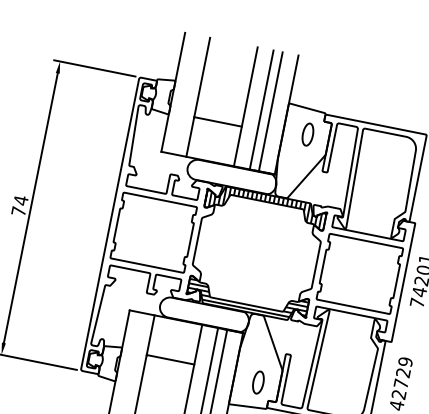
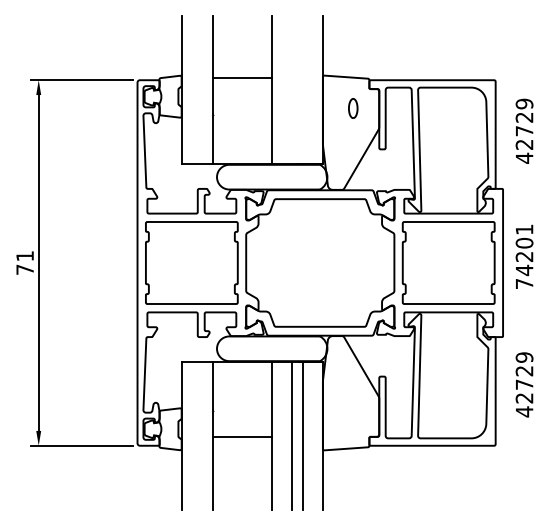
line: (261, 110) -> (291, 90), removed
line: (270, 112) -> (303, 90), removed
line: (218, 121) -> (242, 77), moved
part: (308, 134) -> (353, 108), size x0.7
text: (20, 199) -> (24, 255), 74 -> 71
hatch: (263, 205) -> (317, 204), removed
hatch: (247, 299) -> (320, 320), removed
line: (170, 360) -> (242, 437), moved
part: (258, 382) -> (353, 417), removed

